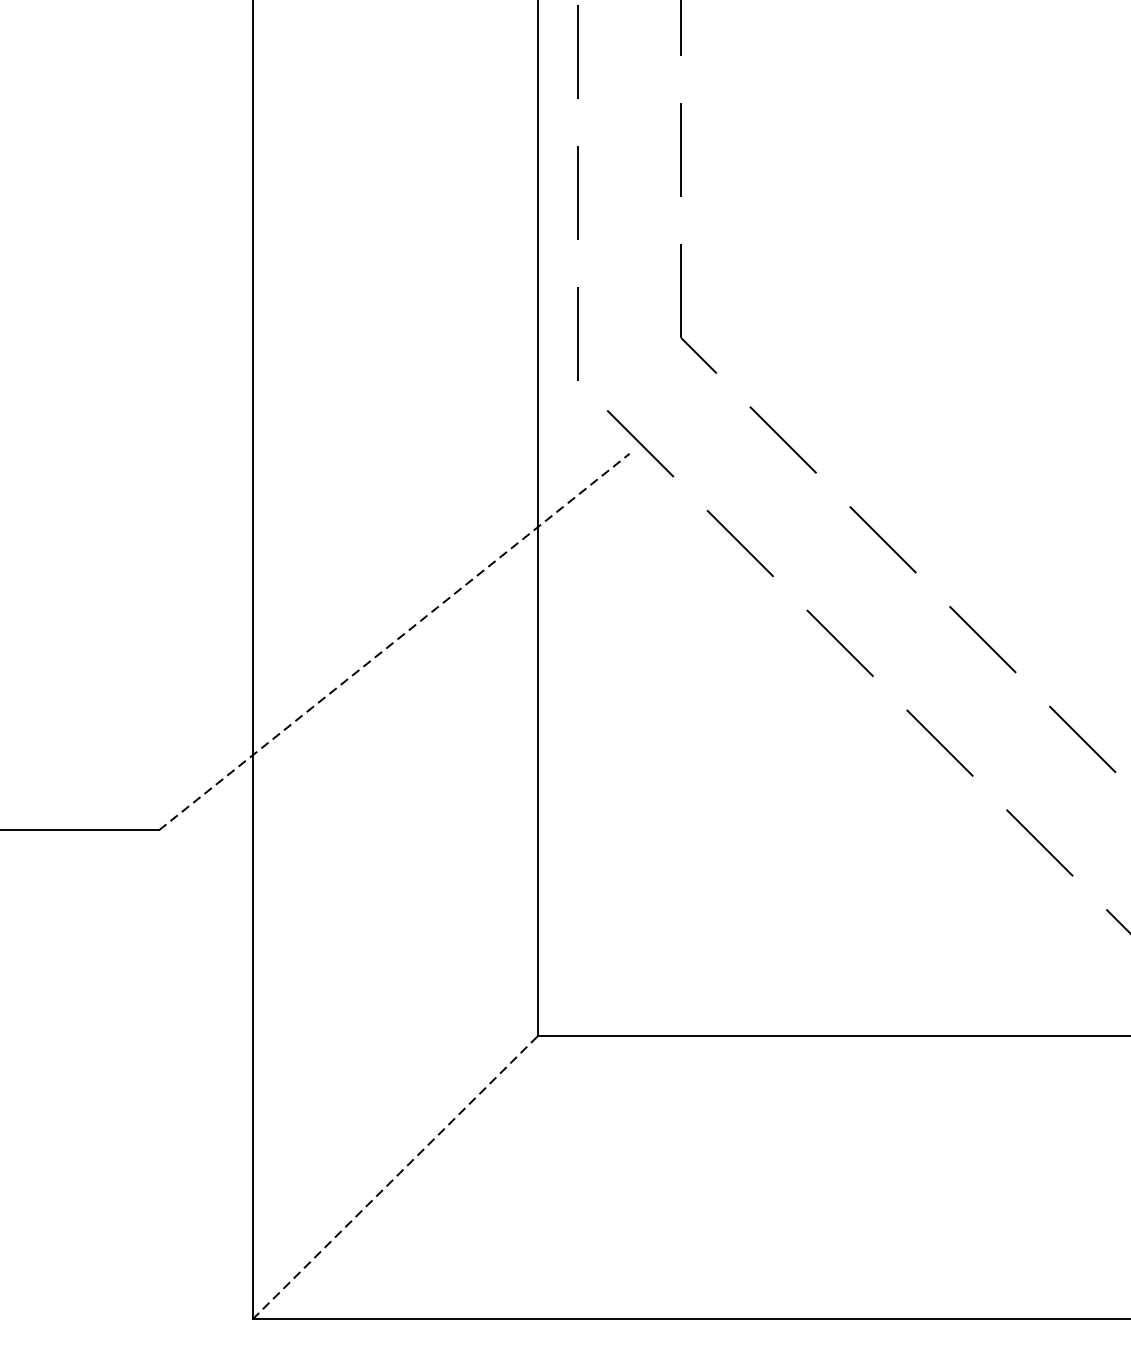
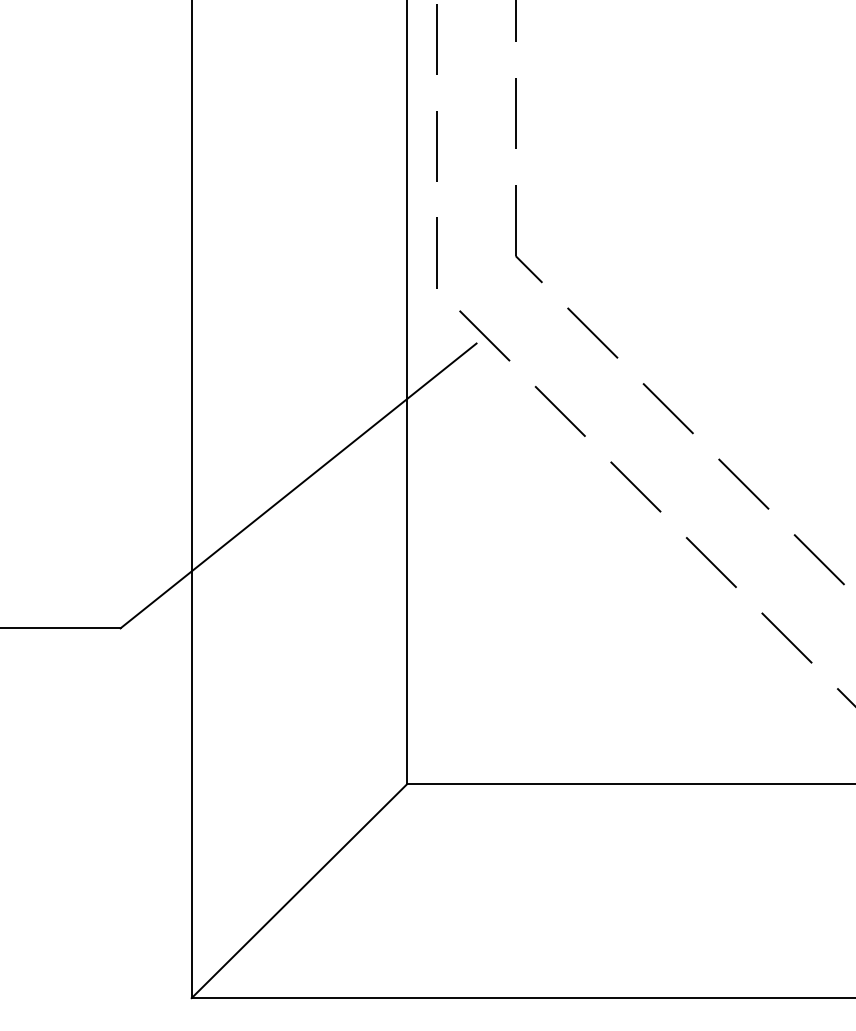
line: (394, 641) -> (298, 485), dashed -> solid
line: (395, 1177) -> (299, 891), dashed -> solid

